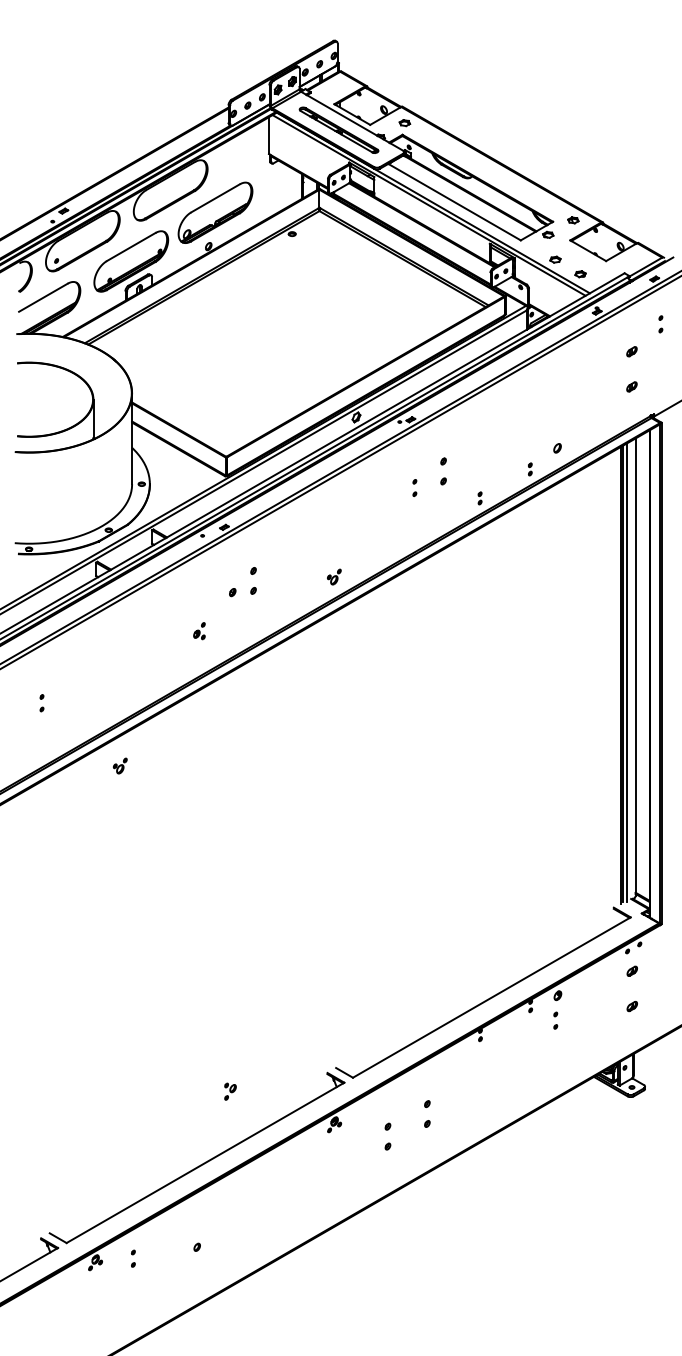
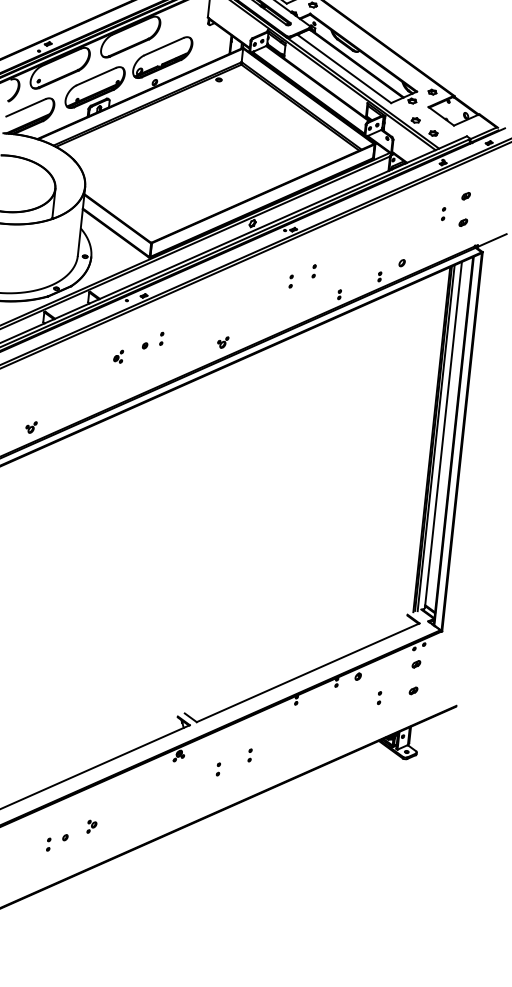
part: (660, 324) -> (443, 214), moved
part: (443, 471) -> (314, 271), size x0.62
part: (253, 581) -> (161, 339), size x0.62
part: (199, 631) -> (118, 356), moved
part: (119, 765) -> (30, 426), moved
part: (555, 1020) -> (379, 697), moved
part: (230, 1091) -> (92, 826), moved
part: (427, 1113) -> (250, 755), size x0.62
part: (387, 1136) -> (218, 769), size x0.62
part: (133, 1258) -> (48, 844), moved

